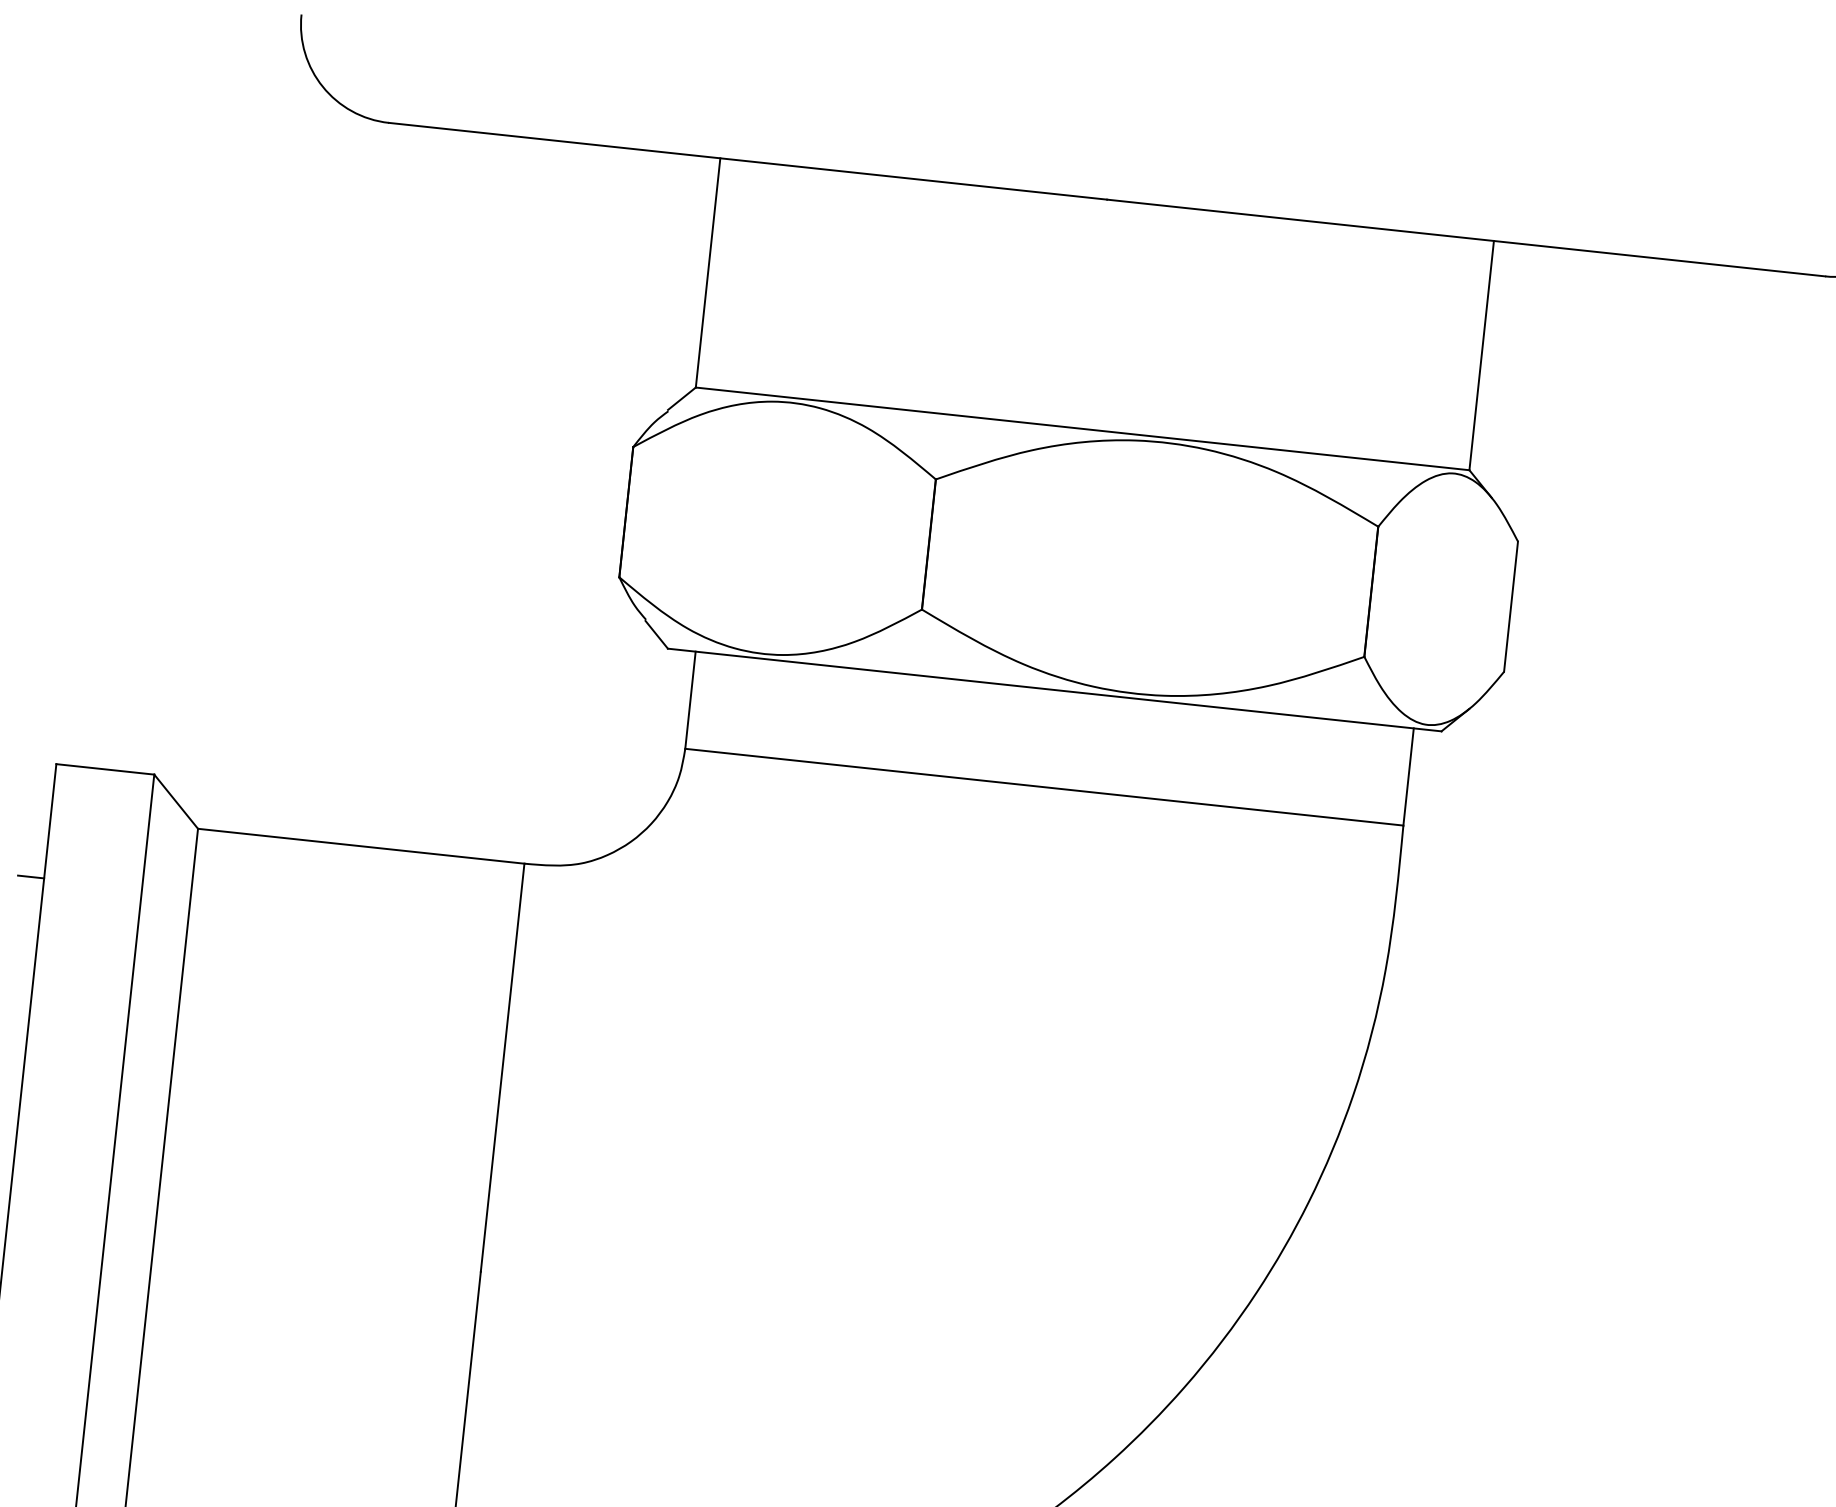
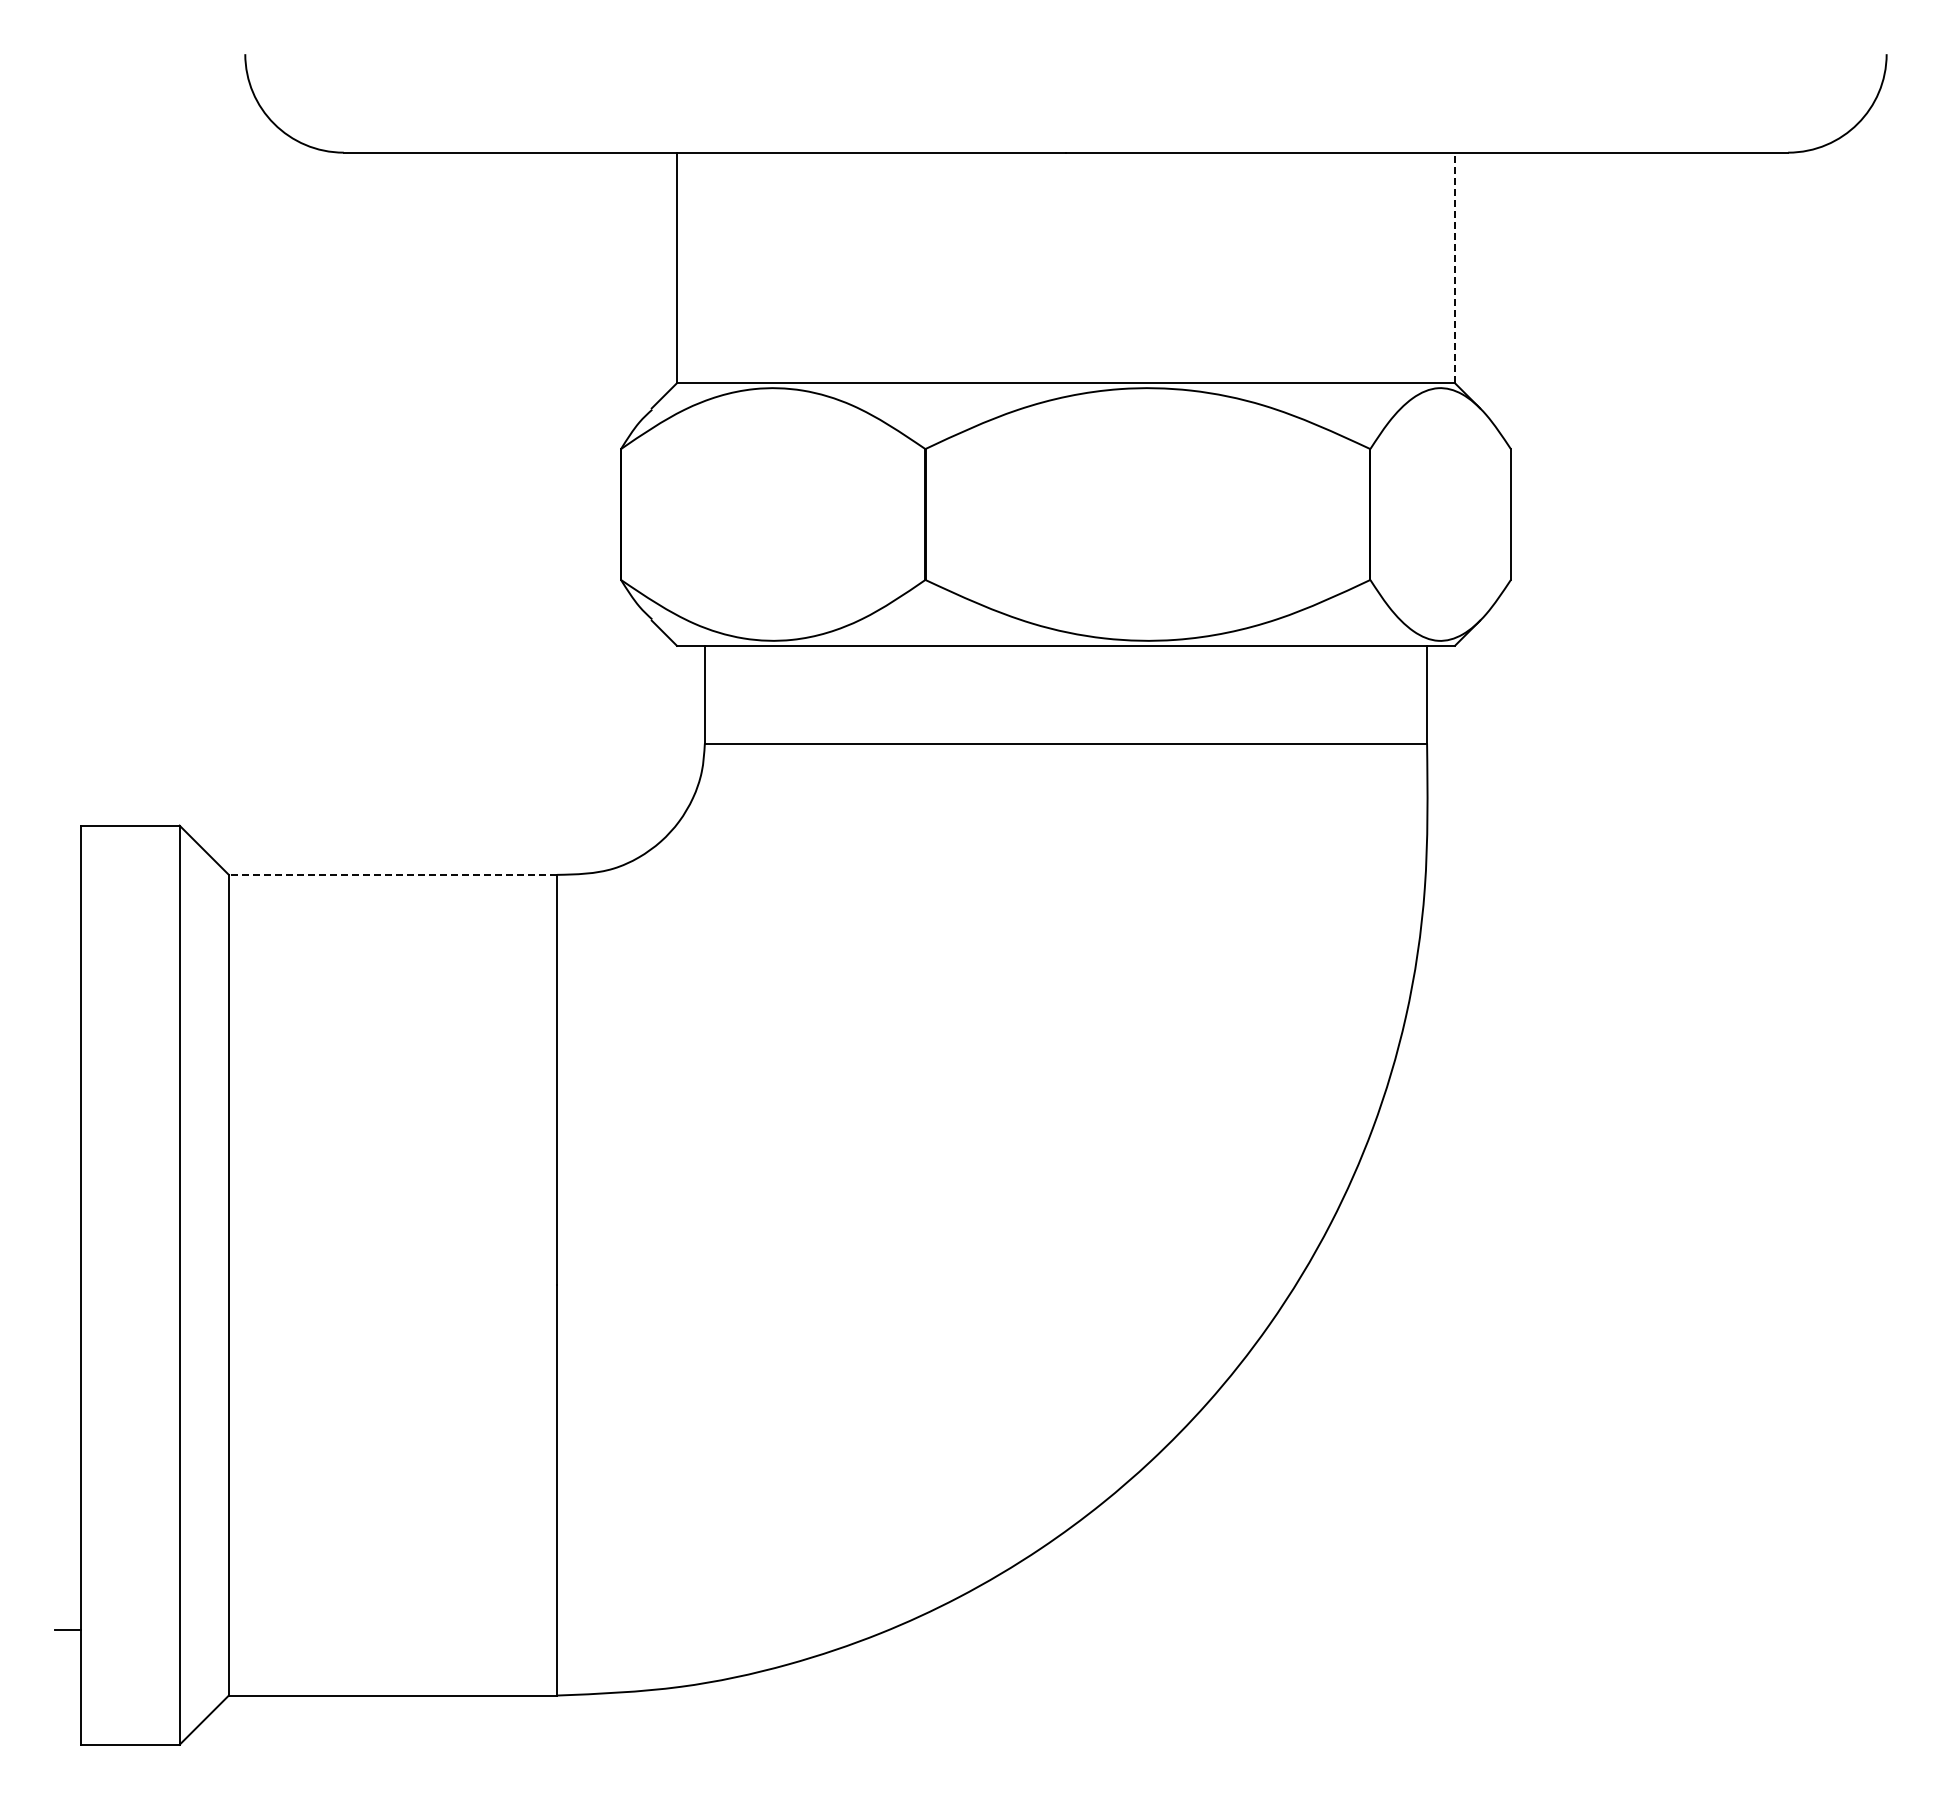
line: (1481, 355) -> (1454, 267), solid -> dashed
line: (360, 845) -> (392, 874), solid -> dashed
line: (30, 876) -> (67, 940), removed

